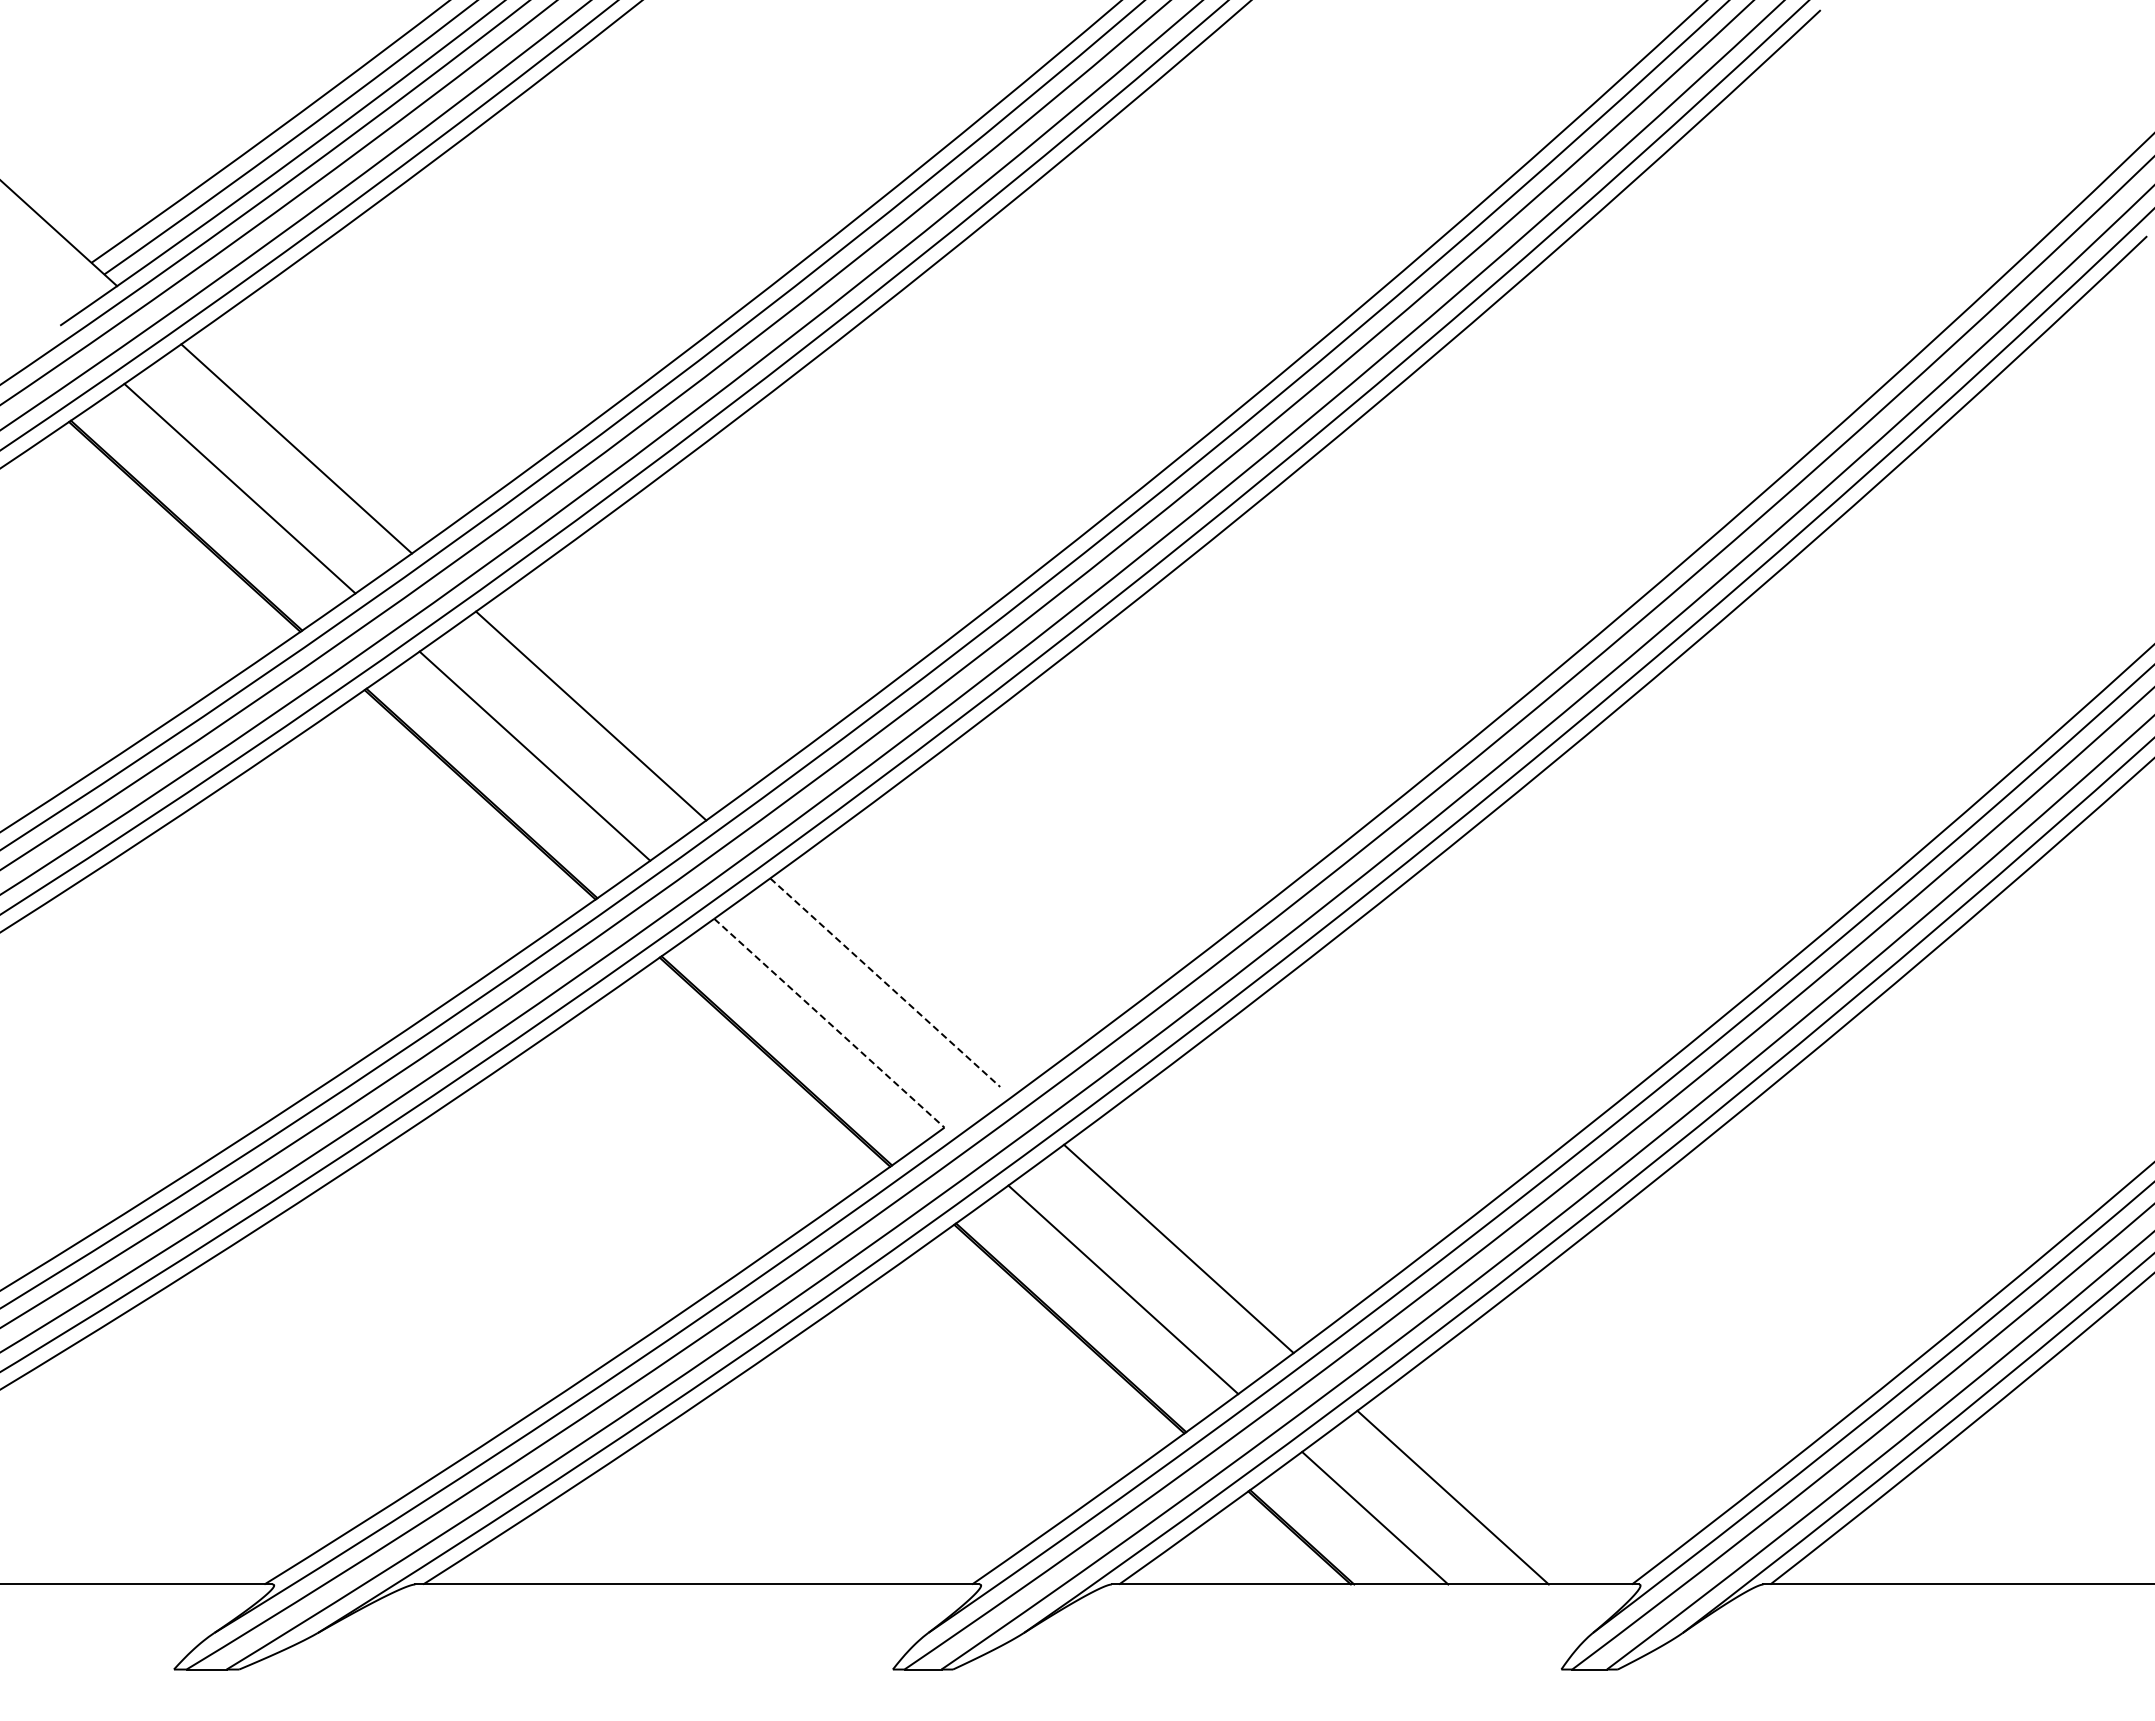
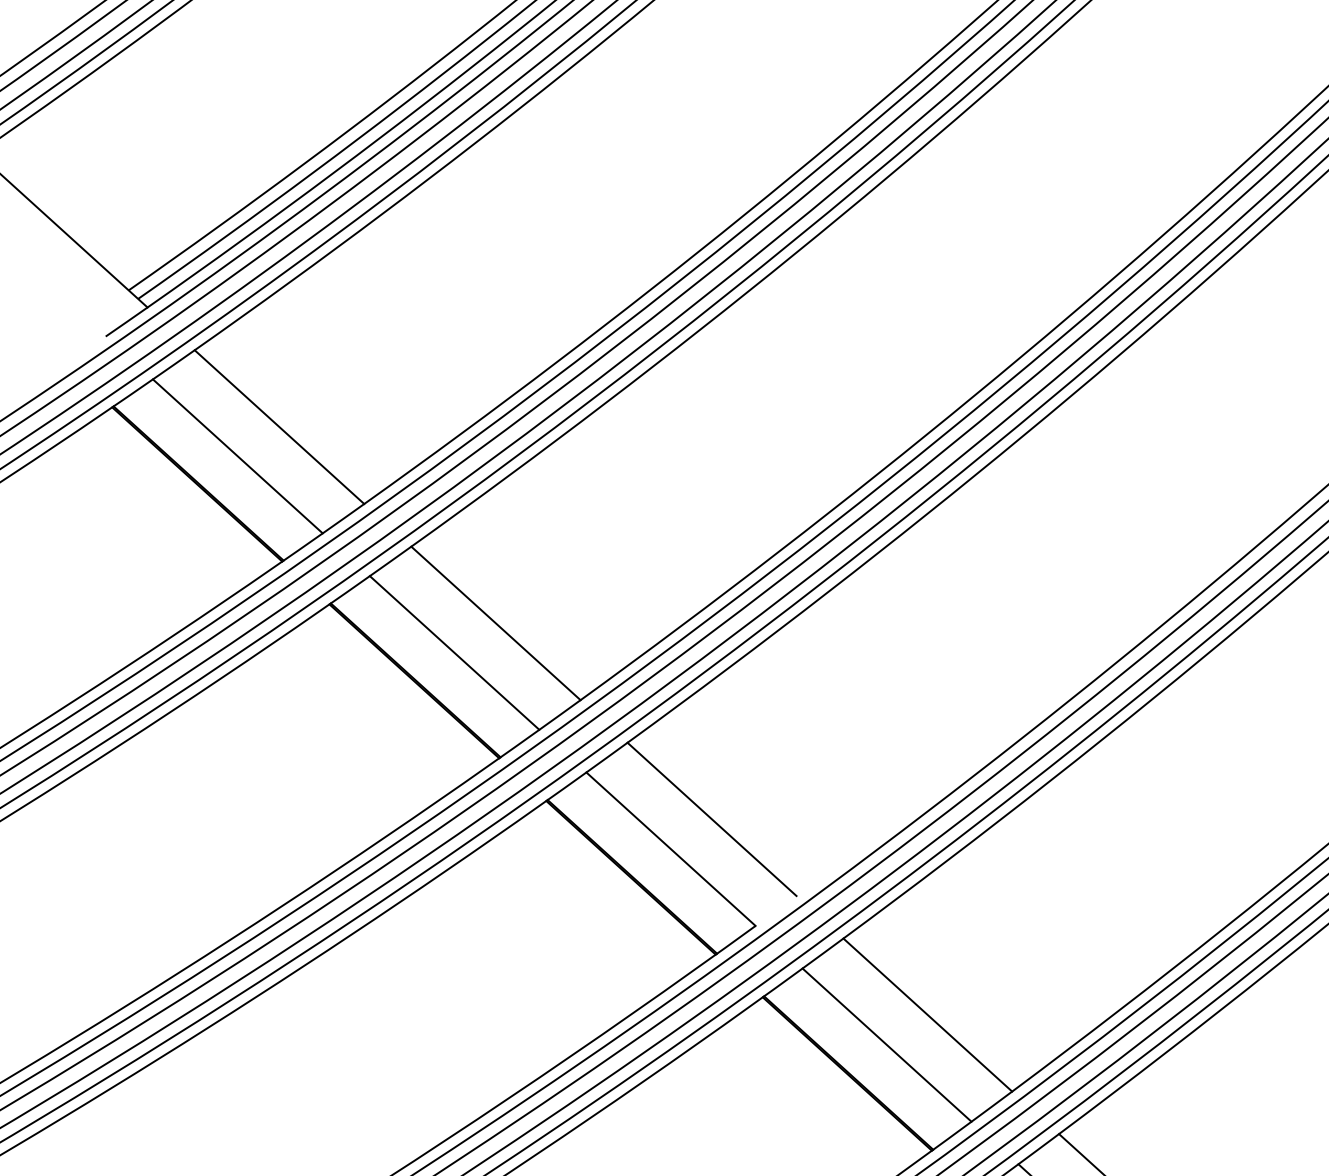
line: (885, 983) -> (712, 820), dashed -> solid
line: (829, 1023) -> (671, 849), dashed -> solid

